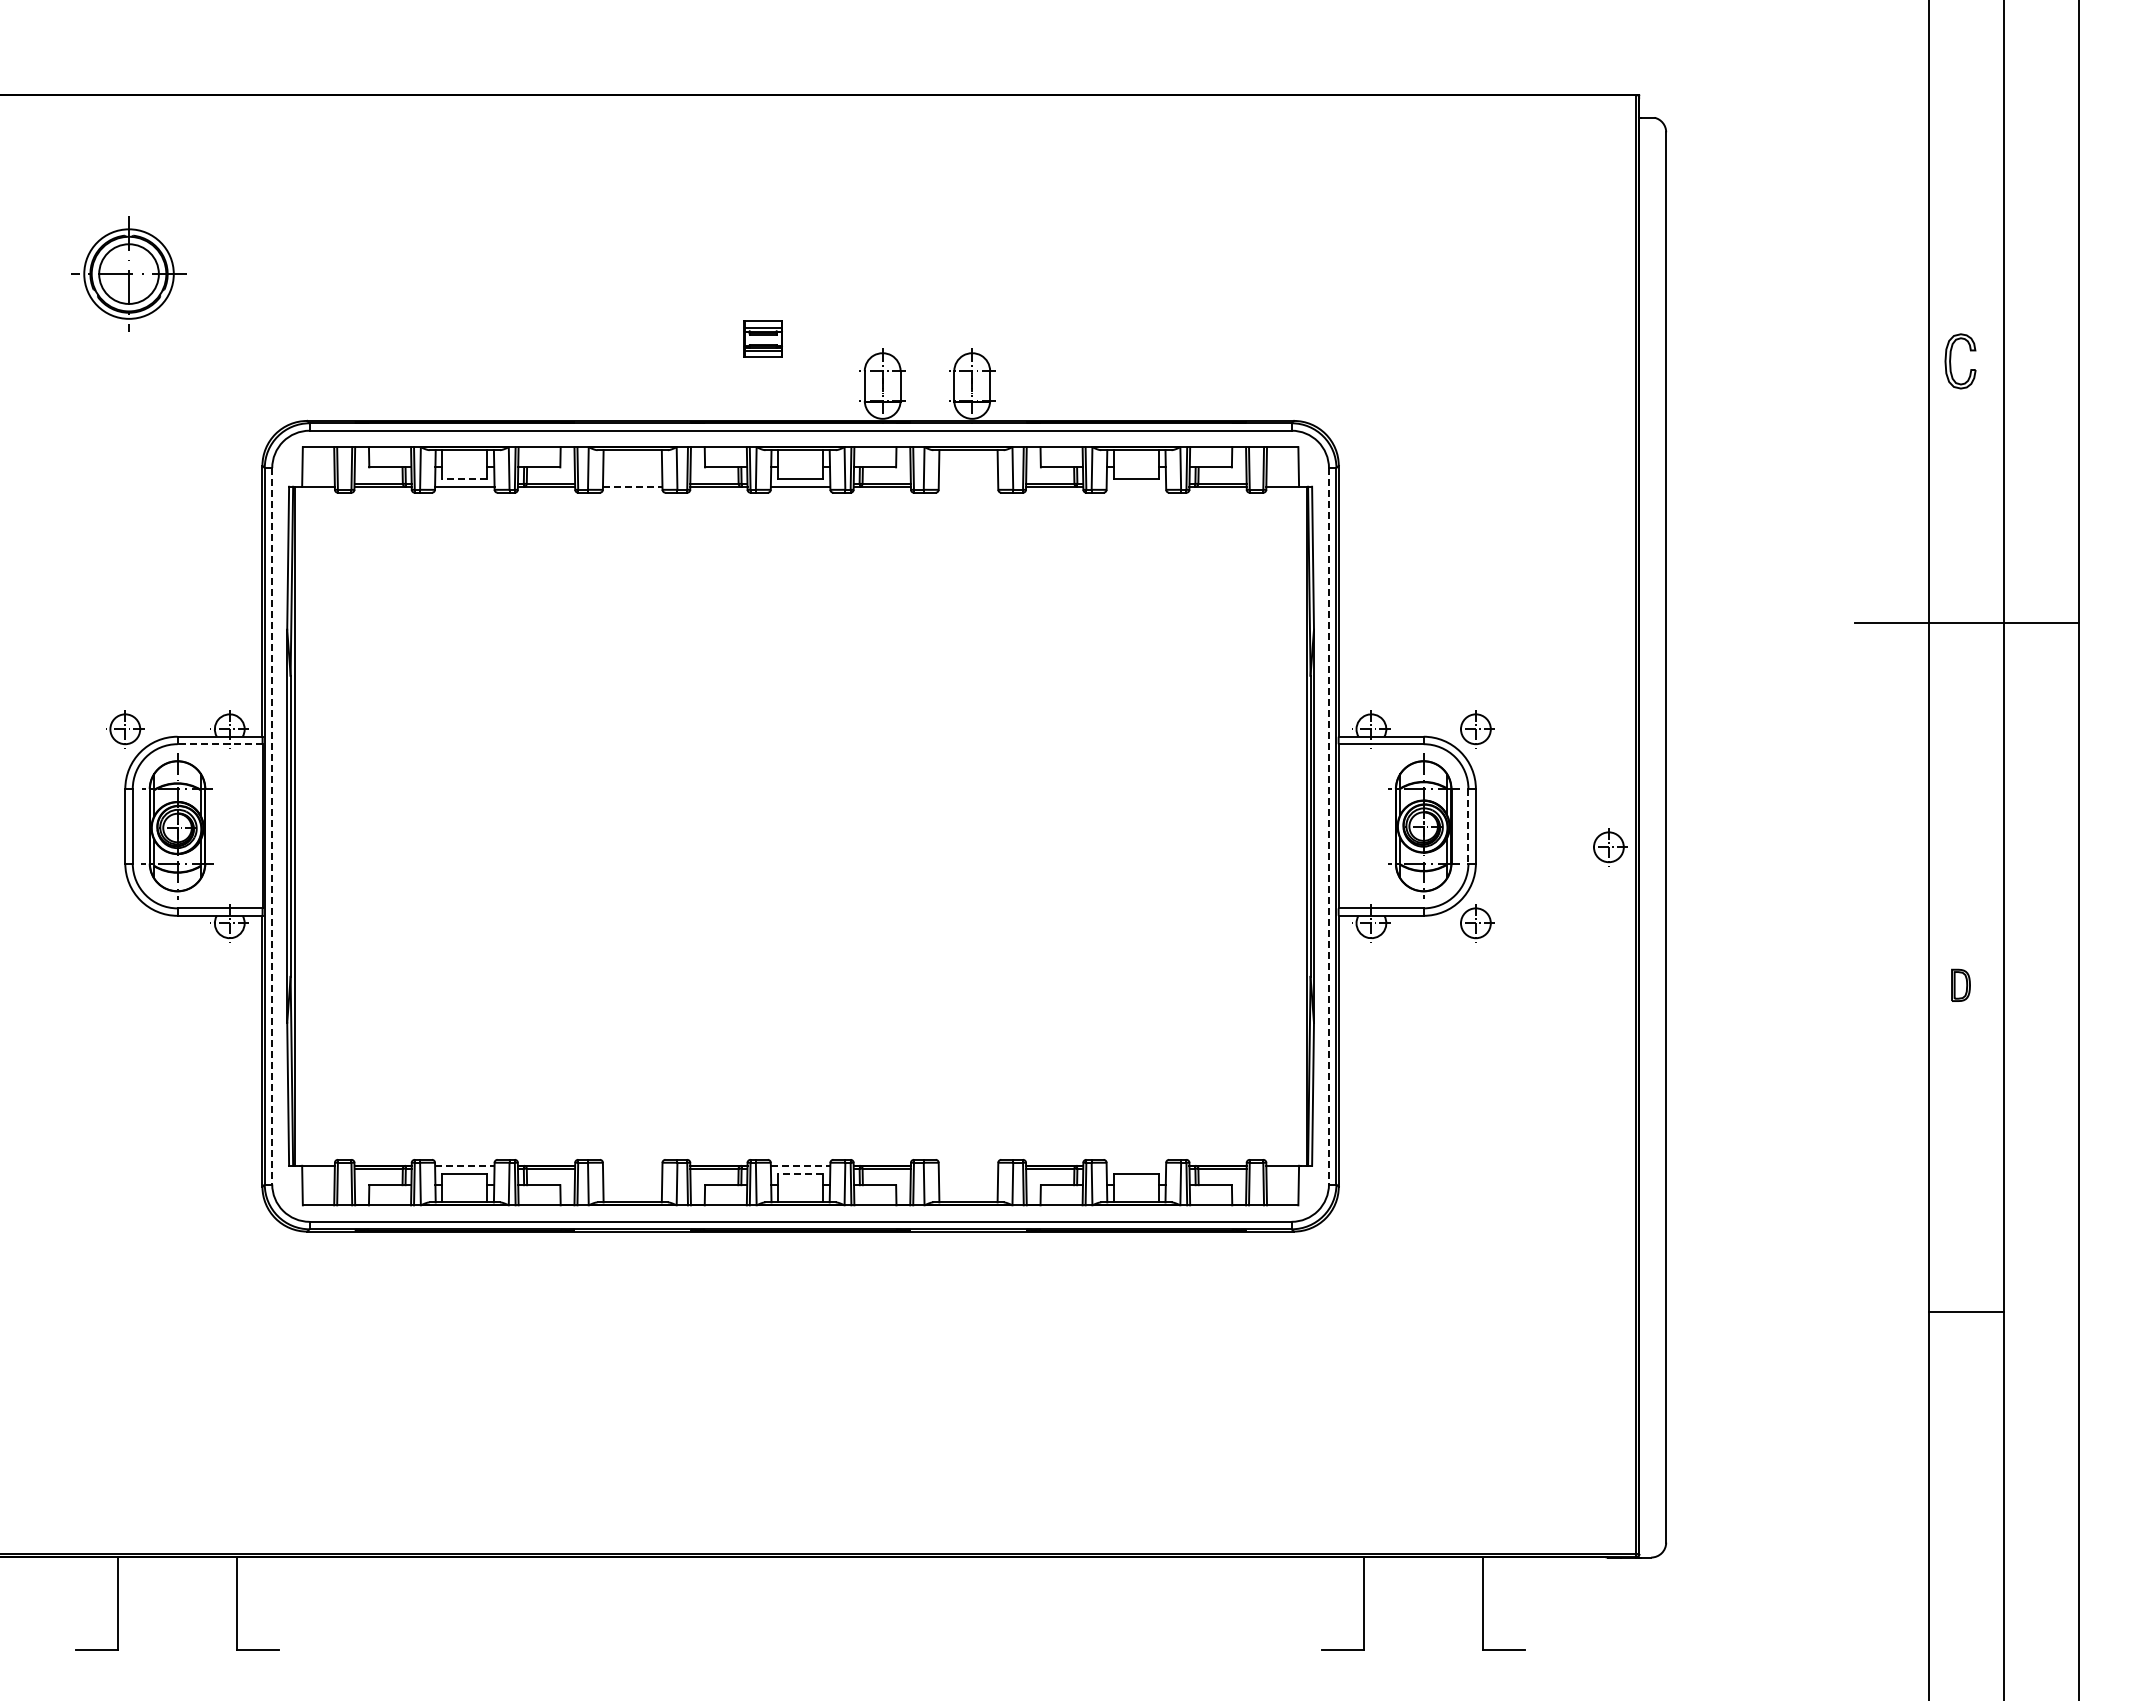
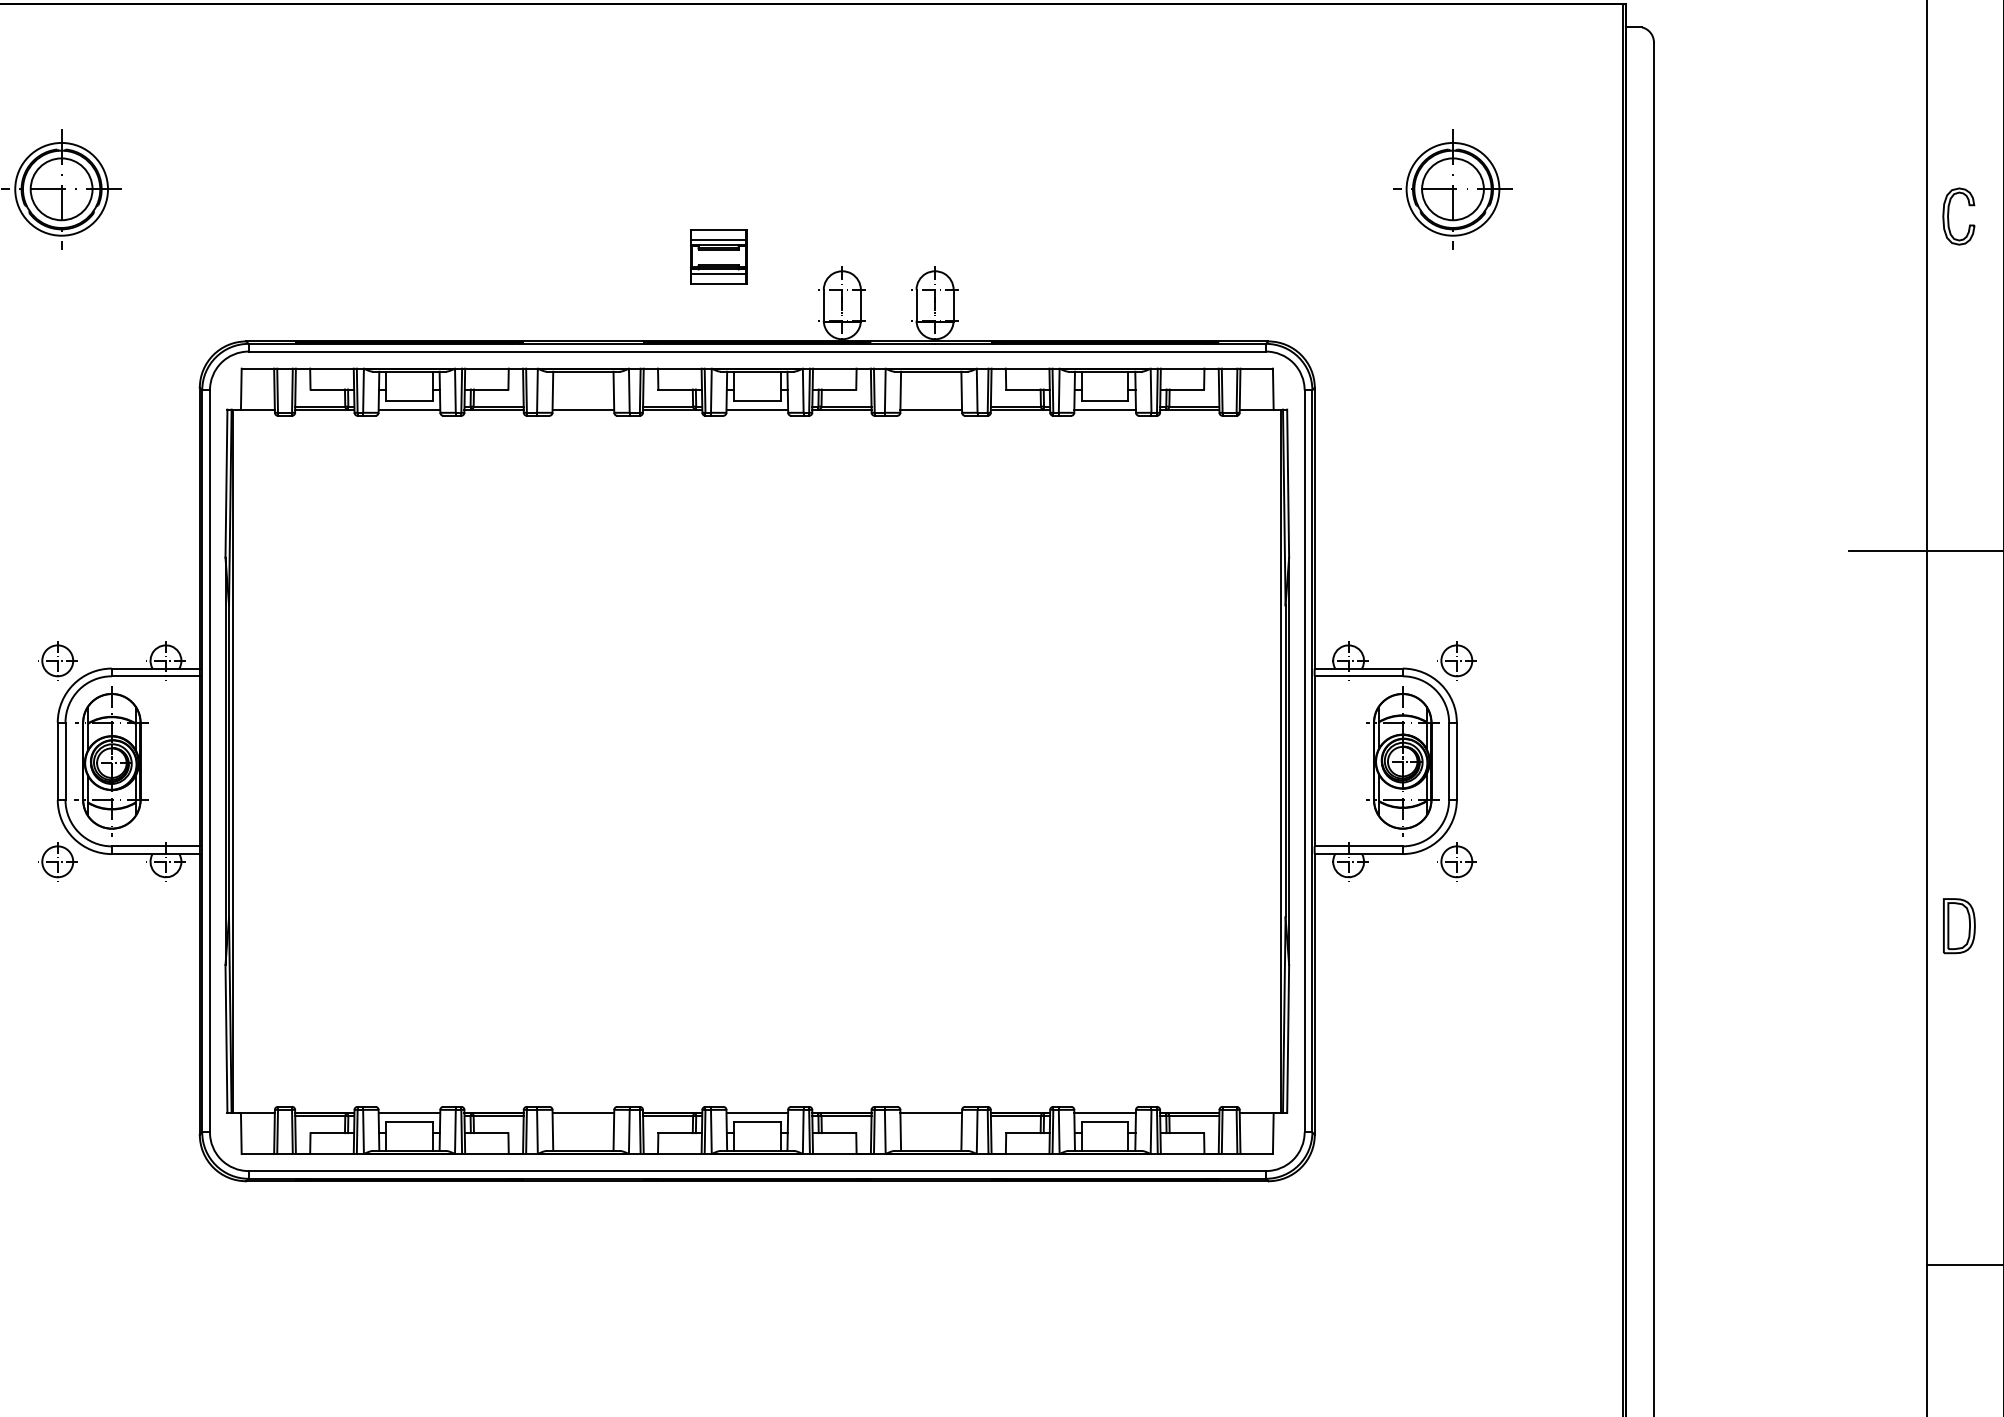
part: (1471, 273) -> (1452, 188), added
part: (762, 338) -> (717, 256), size x1.43
part: (1951, 359) -> (1949, 214), moved
line: (464, 478) -> (409, 401), dashed -> solid
line: (632, 486) -> (583, 409), dashed -> solid
line: (968, 486) -> (931, 409), added
line: (1136, 486) -> (1105, 409), added
line: (220, 744) -> (156, 676), dashed -> solid
line: (272, 826) -> (210, 761), dashed -> solid
line: (1328, 826) -> (1304, 761), dashed -> solid
line: (1468, 826) -> (1449, 761), dashed -> solid
part: (1610, 847) -> (1596, 783), removed
part: (125, 923) -> (57, 862), added
part: (1960, 985) -> (1958, 926), size x1.67
line: (464, 1165) -> (409, 1112), dashed -> solid
line: (632, 1165) -> (583, 1112), added
line: (800, 1165) -> (757, 1112), dashed -> solid
line: (968, 1165) -> (931, 1112), added
line: (1136, 1165) -> (1105, 1112), added
line: (800, 1174) -> (757, 1122), dashed -> solid

